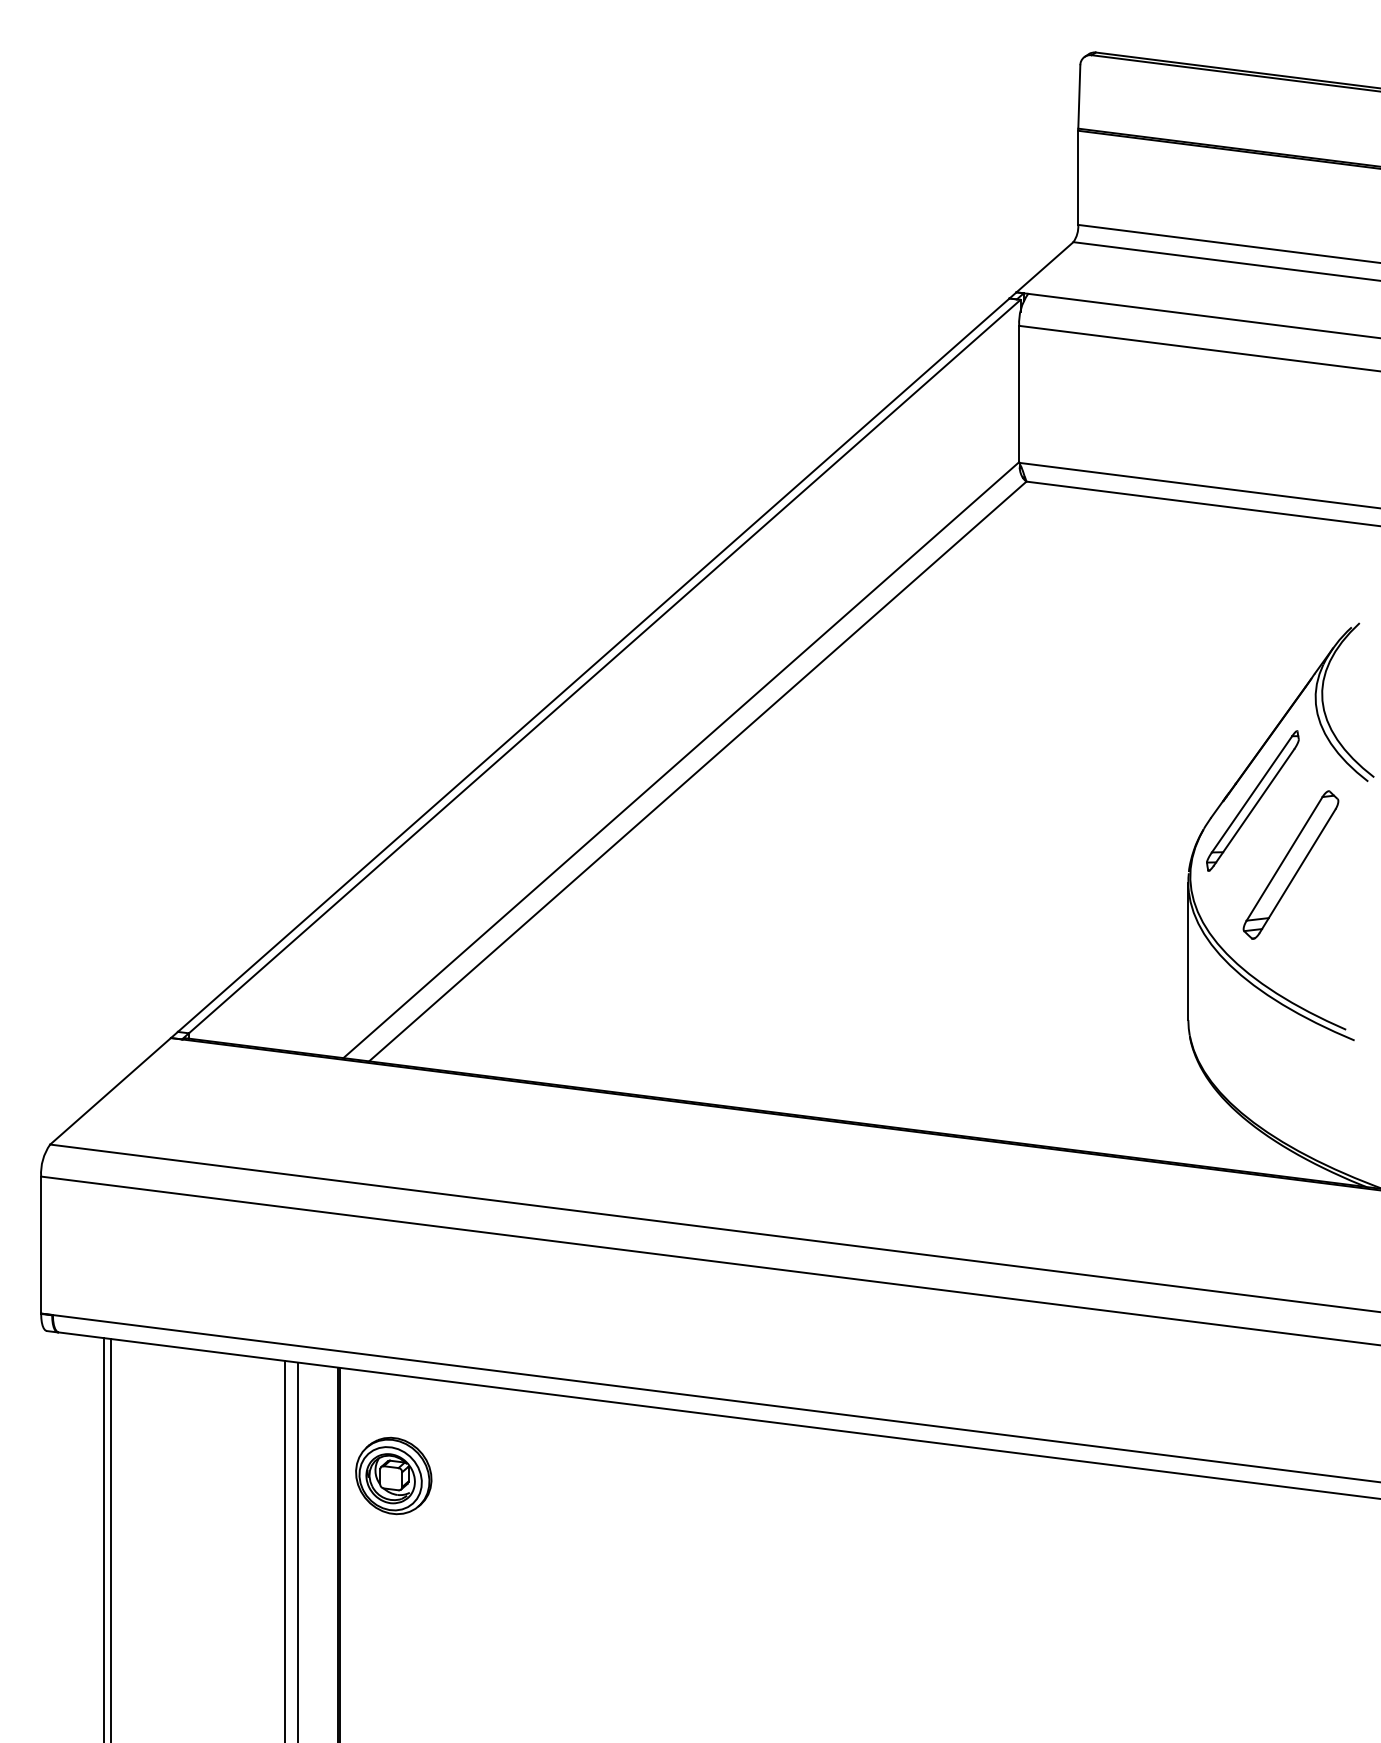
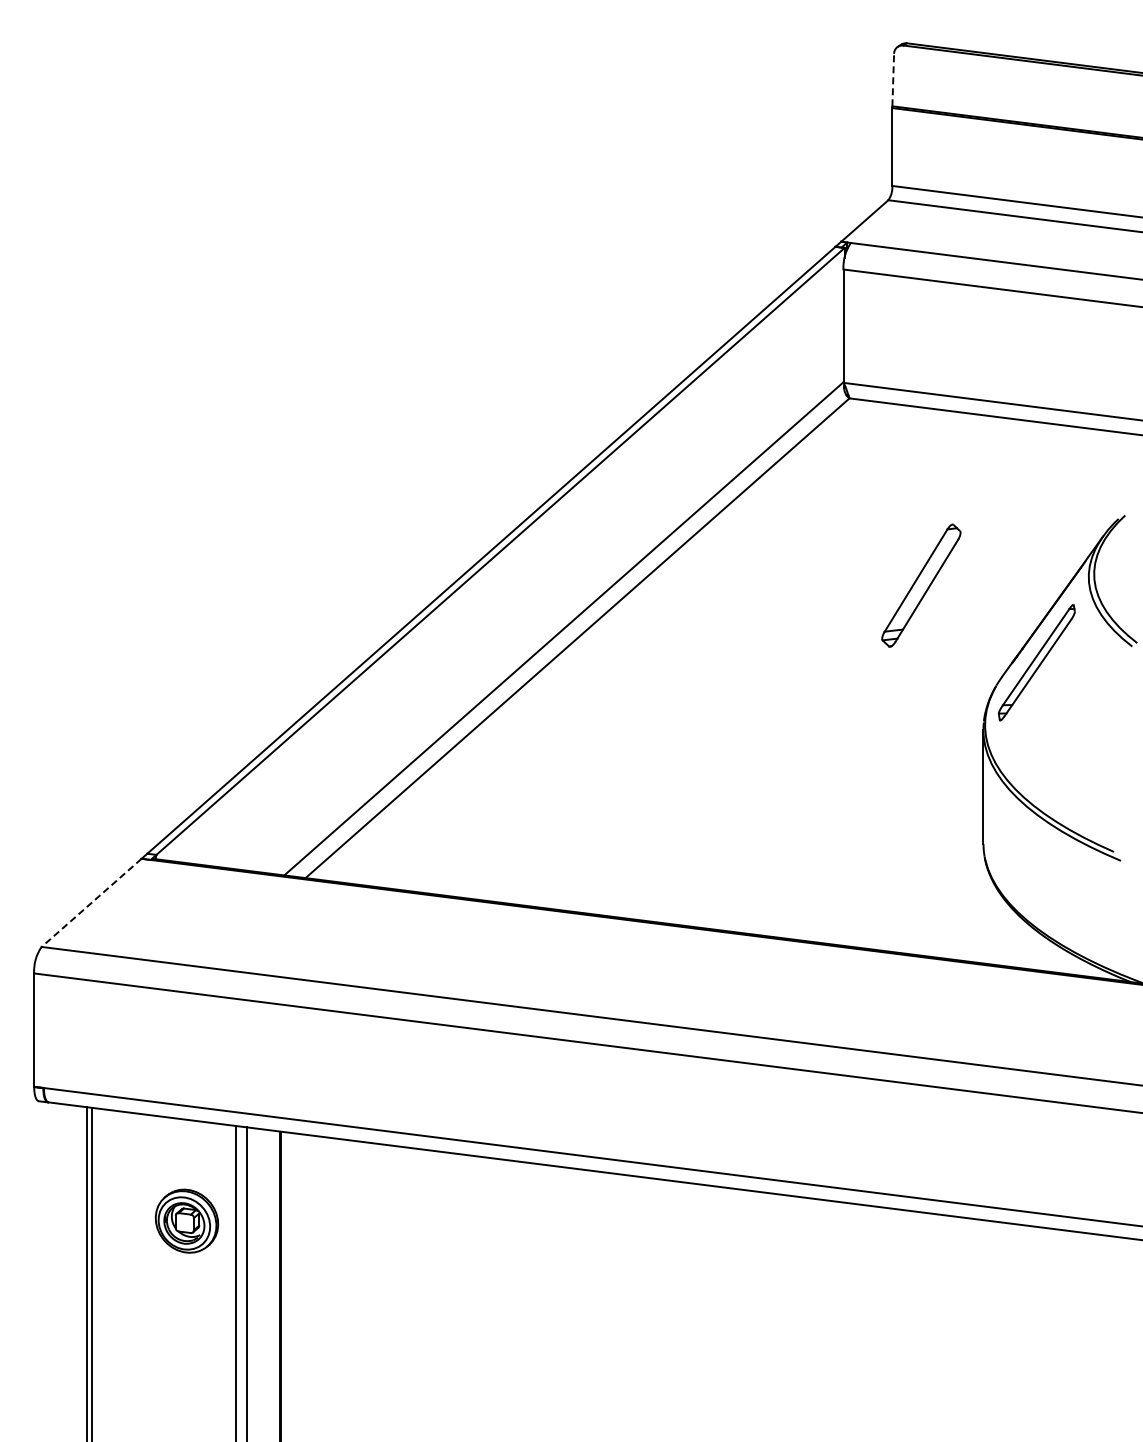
line: (1079, 96) -> (893, 79), solid -> dashed
part: (1291, 864) -> (921, 585), moved
line: (110, 1090) -> (91, 902), solid -> dashed
part: (393, 1475) -> (186, 1220), moved

